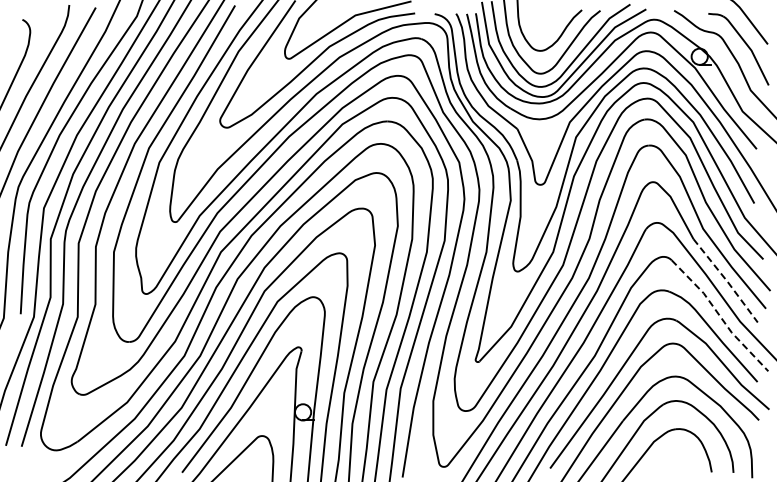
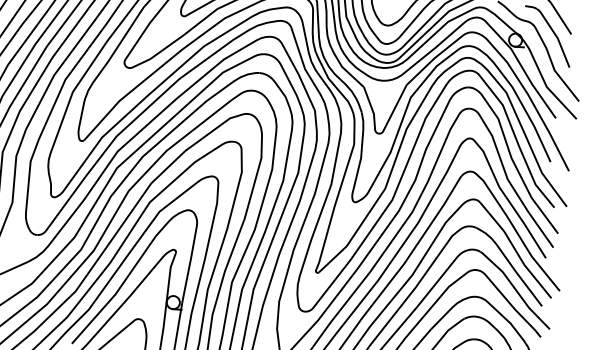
line: (727, 281) -> (524, 223), dashed -> solid
line: (720, 316) -> (516, 251), dashed -> solid

